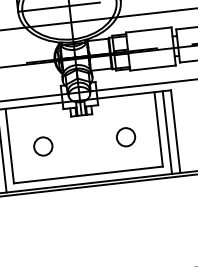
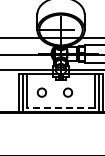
circle: (126, 136) -> (68, 92), moved
line: (87, 174) -> (60, 107), solid -> dashed

